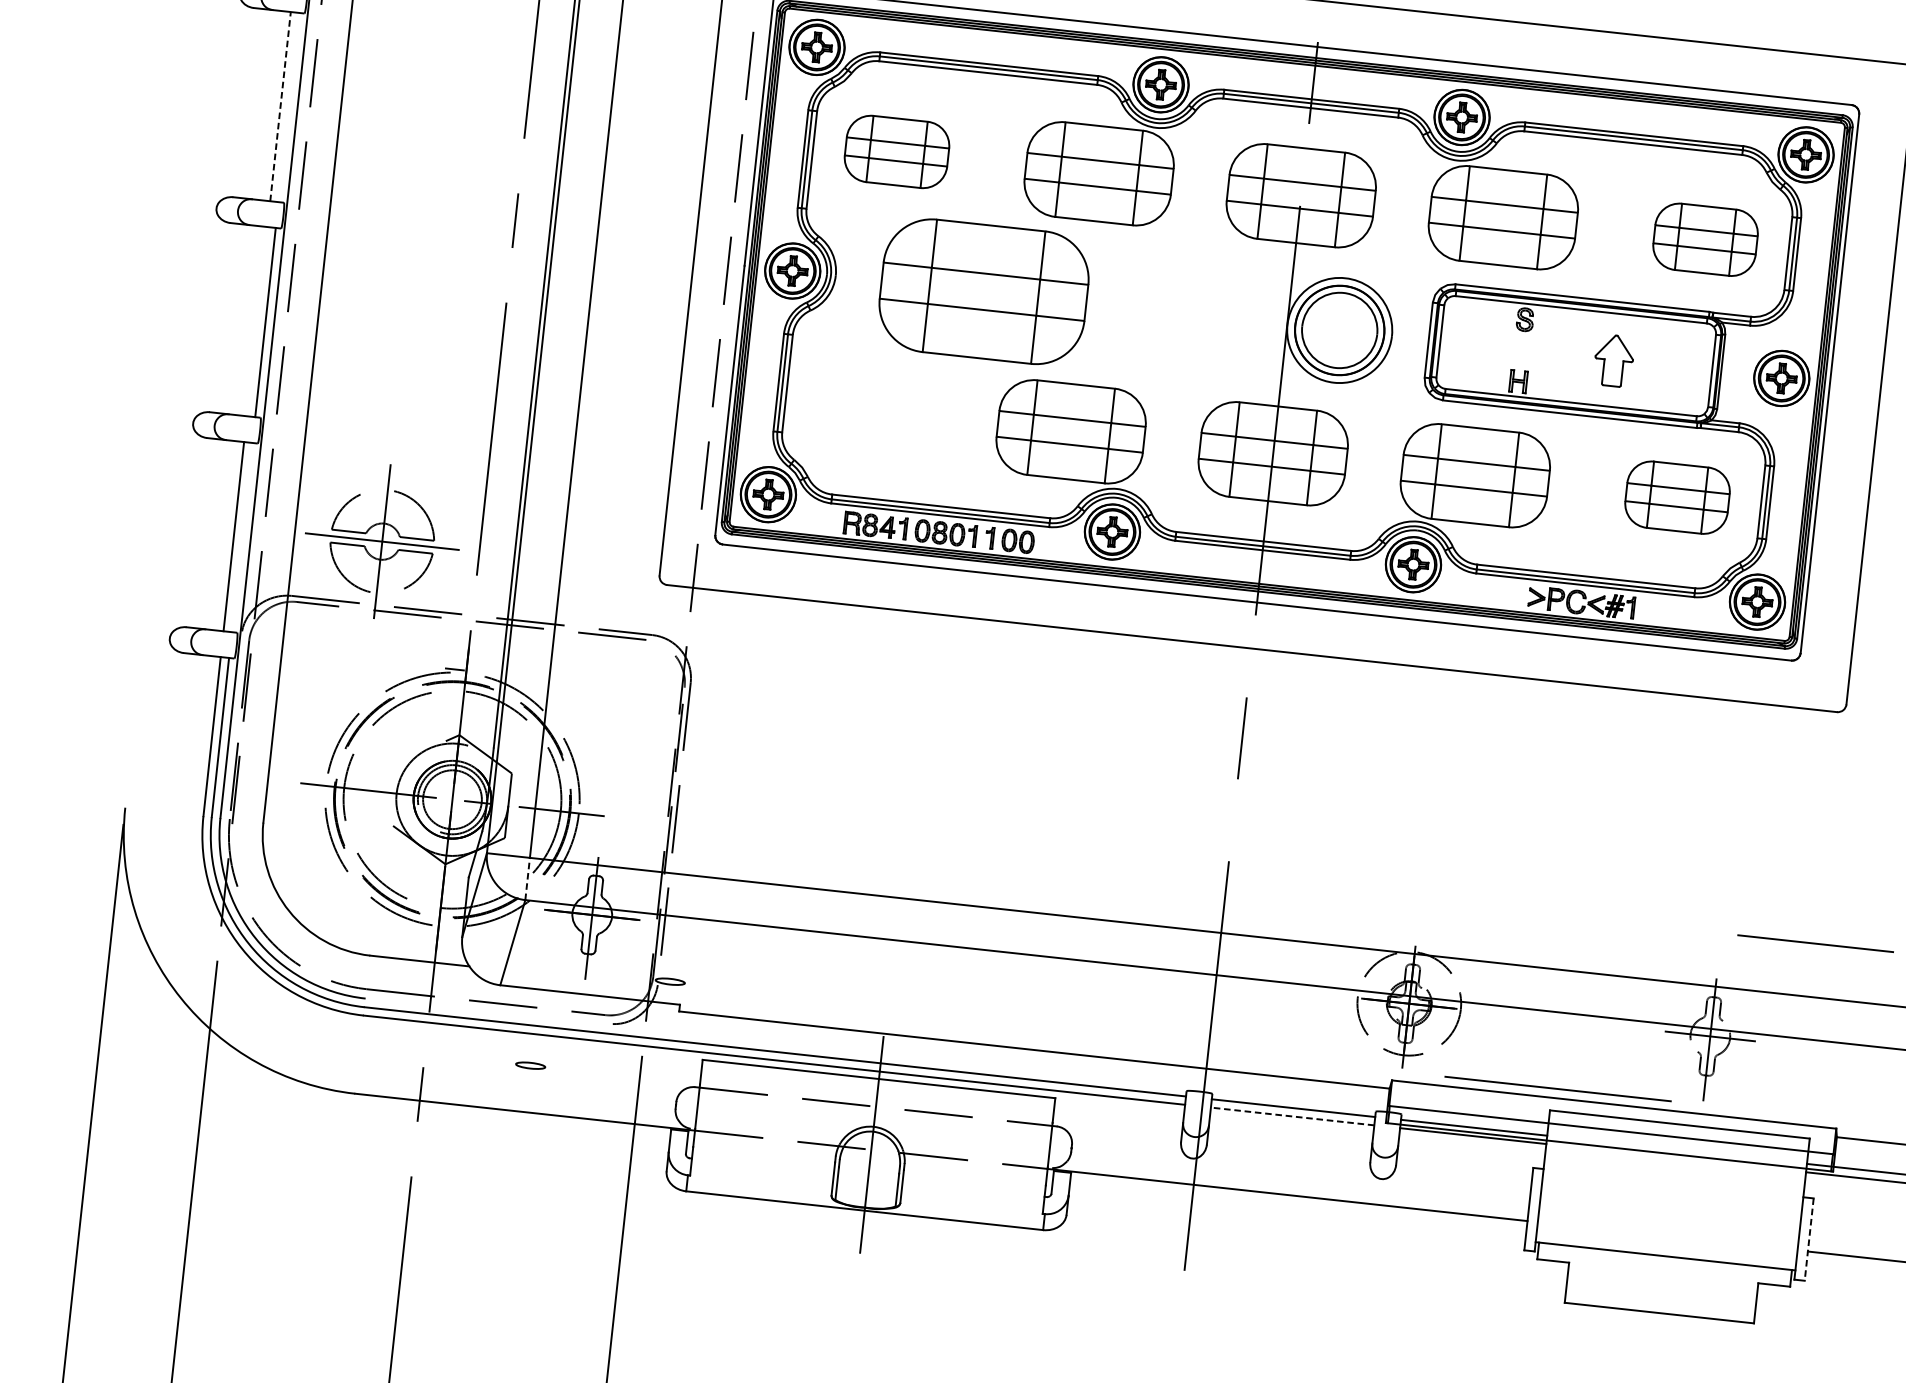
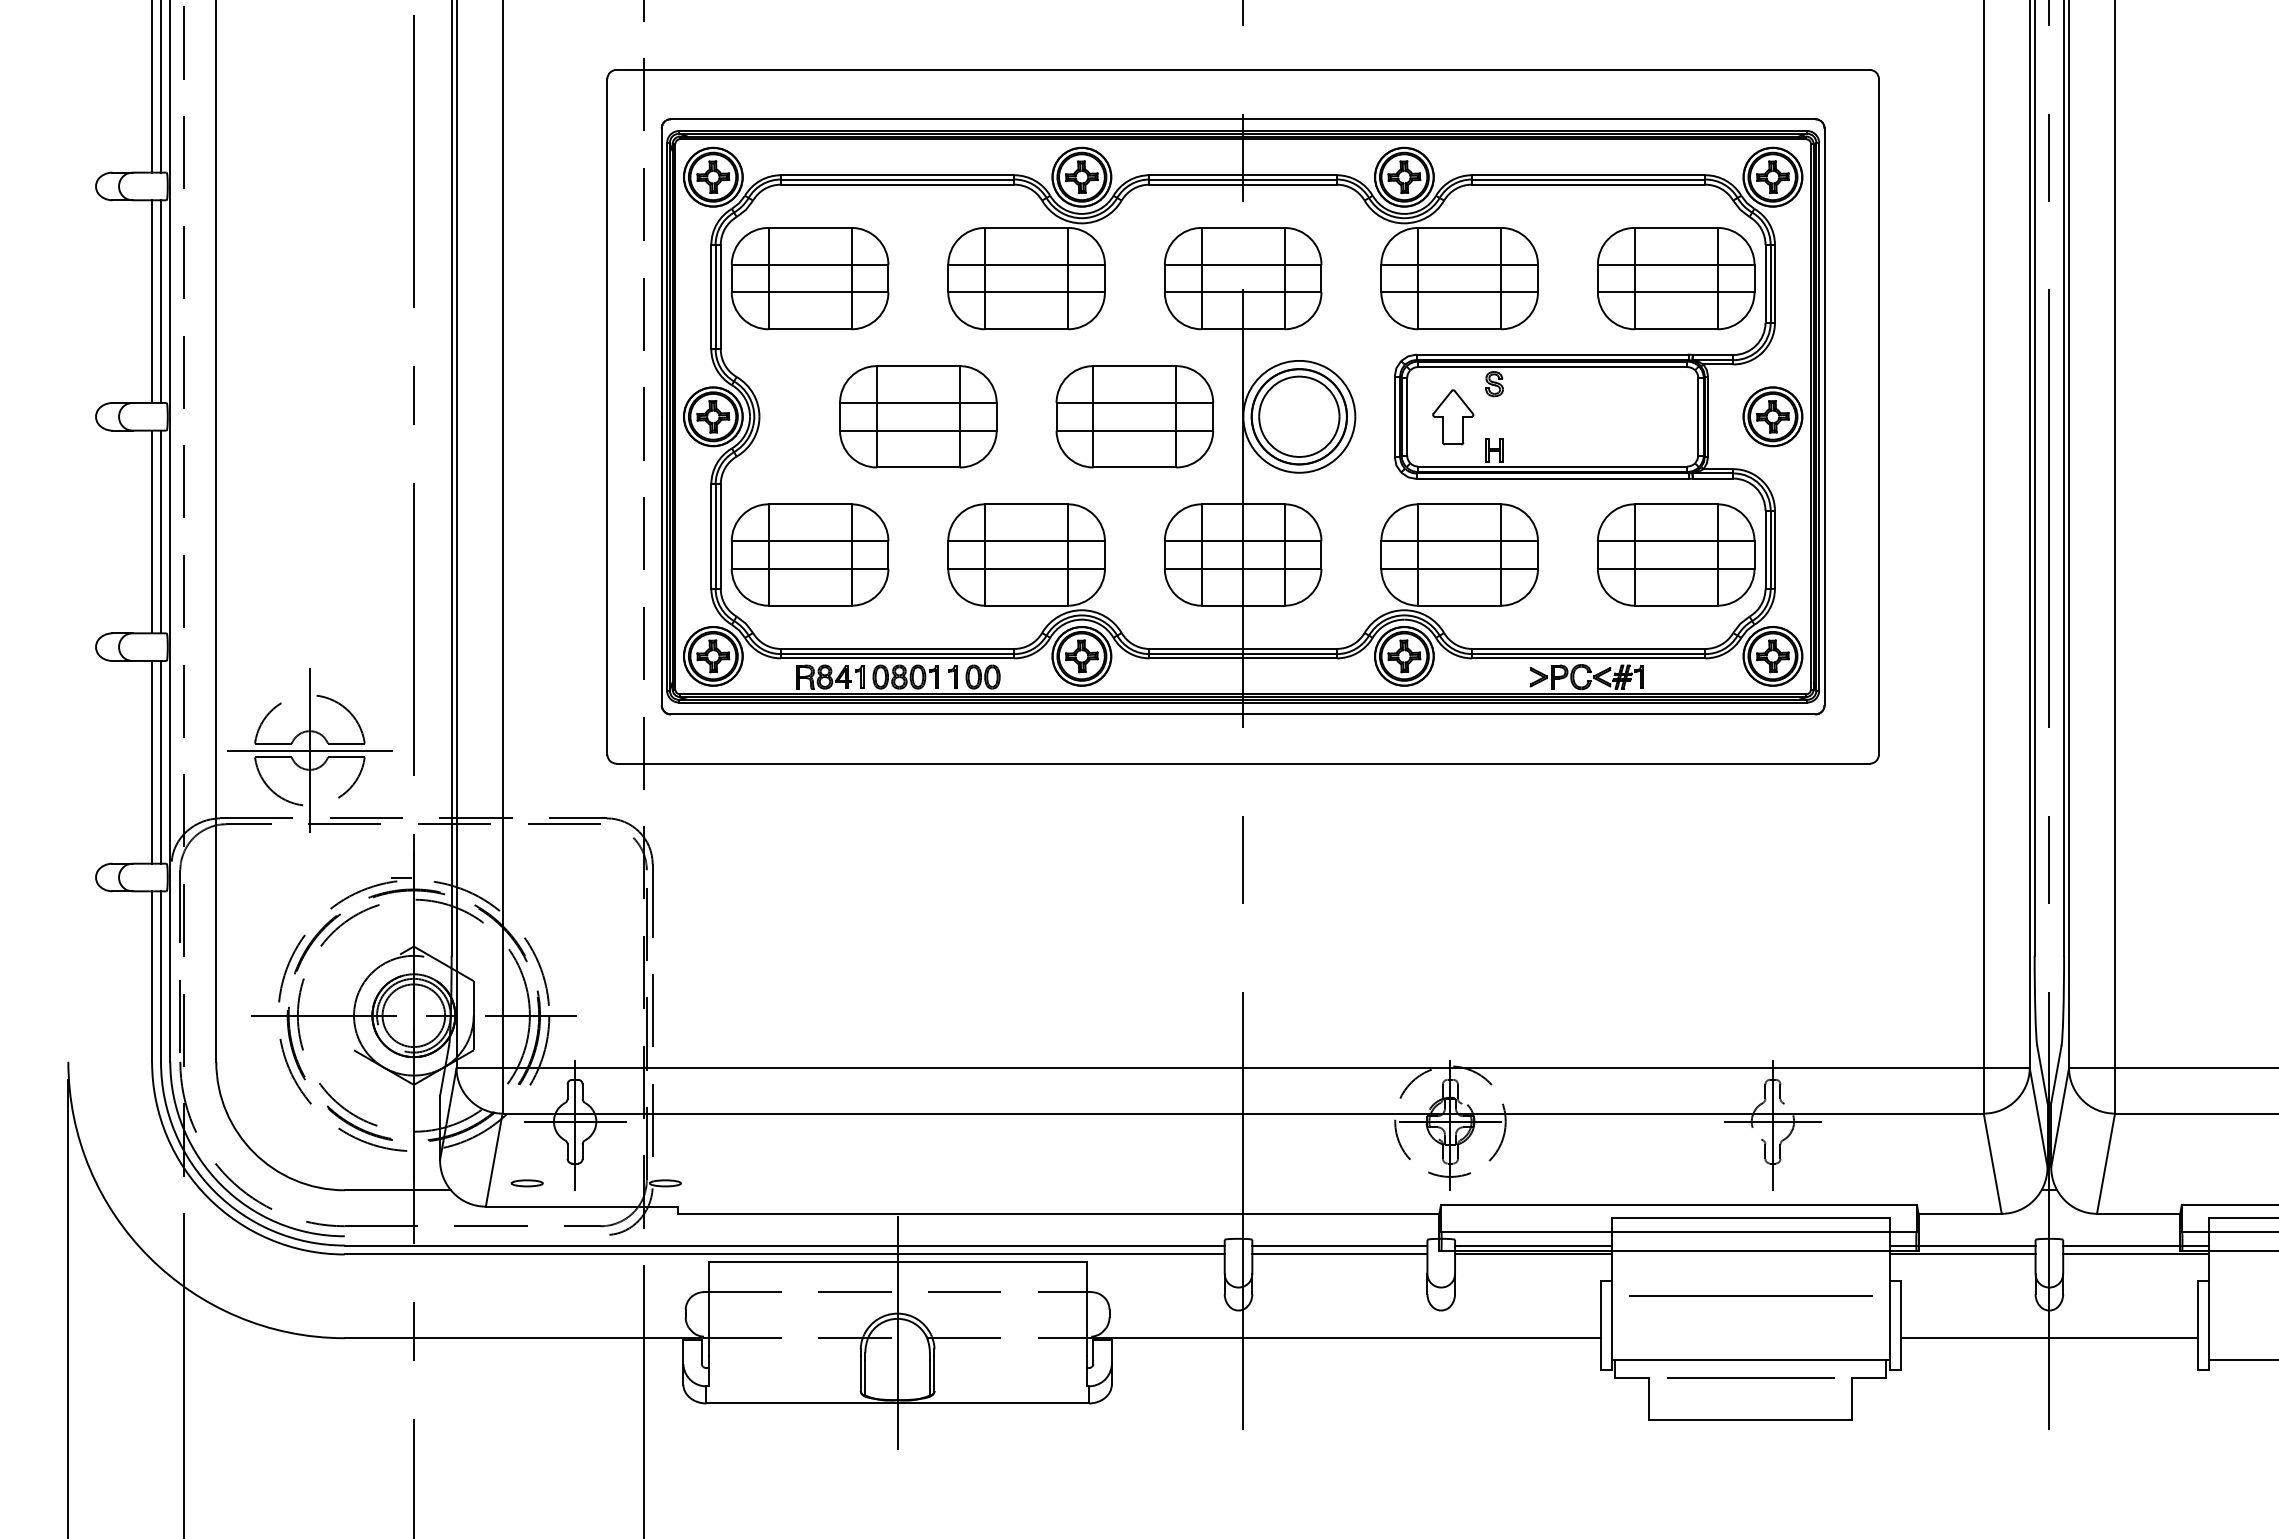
line: (280, 106) -> (152, 301), dashed -> solid
line: (289, 107) -> (161, 301), added
part: (896, 151) -> (809, 278), size x1.43
part: (1705, 239) -> (1676, 278), size x1.43
part: (984, 291) -> (918, 416), size x0.71
part: (1185, 313) -> (1134, 416), added
line: (257, 321) -> (152, 531), added
part: (1614, 360) -> (1453, 417), moved
part: (868, 409) -> (809, 554), added
part: (1677, 497) -> (1676, 554), size x1.43
line: (242, 536) -> (161, 761), added
line: (527, 879) -> (502, 1091), dashed -> solid
line: (1815, 942) -> (1750, 1377), moved
part: (529, 1065) -> (526, 1183), moved
line: (1557, 1088) -> (1750, 1295), moved
line: (1292, 1116) -> (1339, 1254), dashed -> solid
line: (1809, 1239) -> (1901, 1325), dashed -> solid

